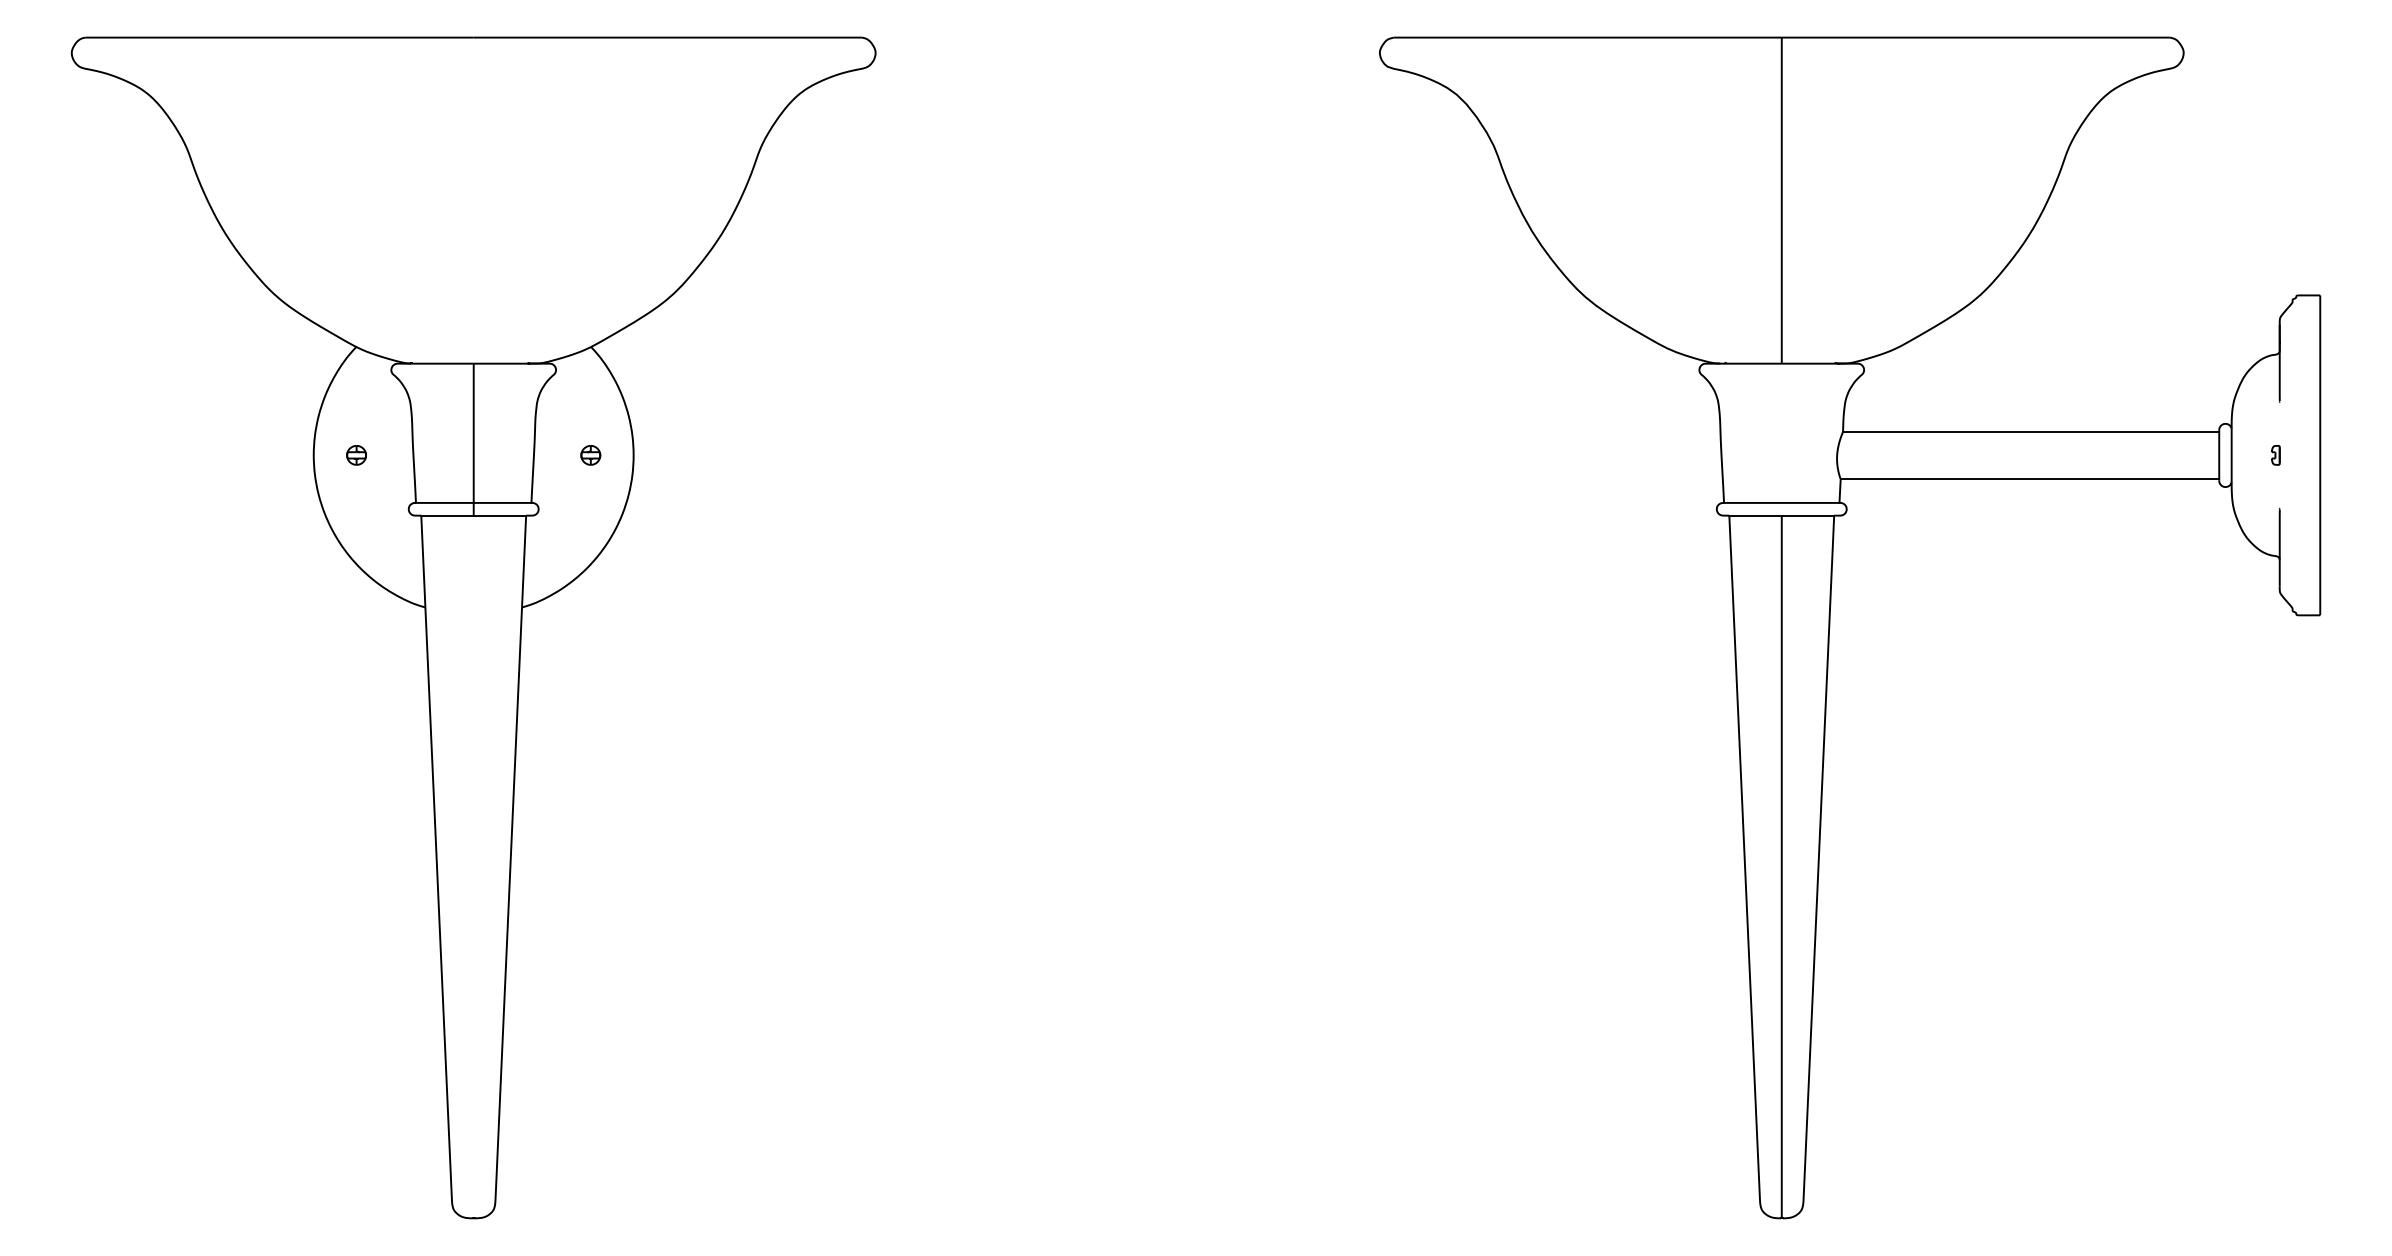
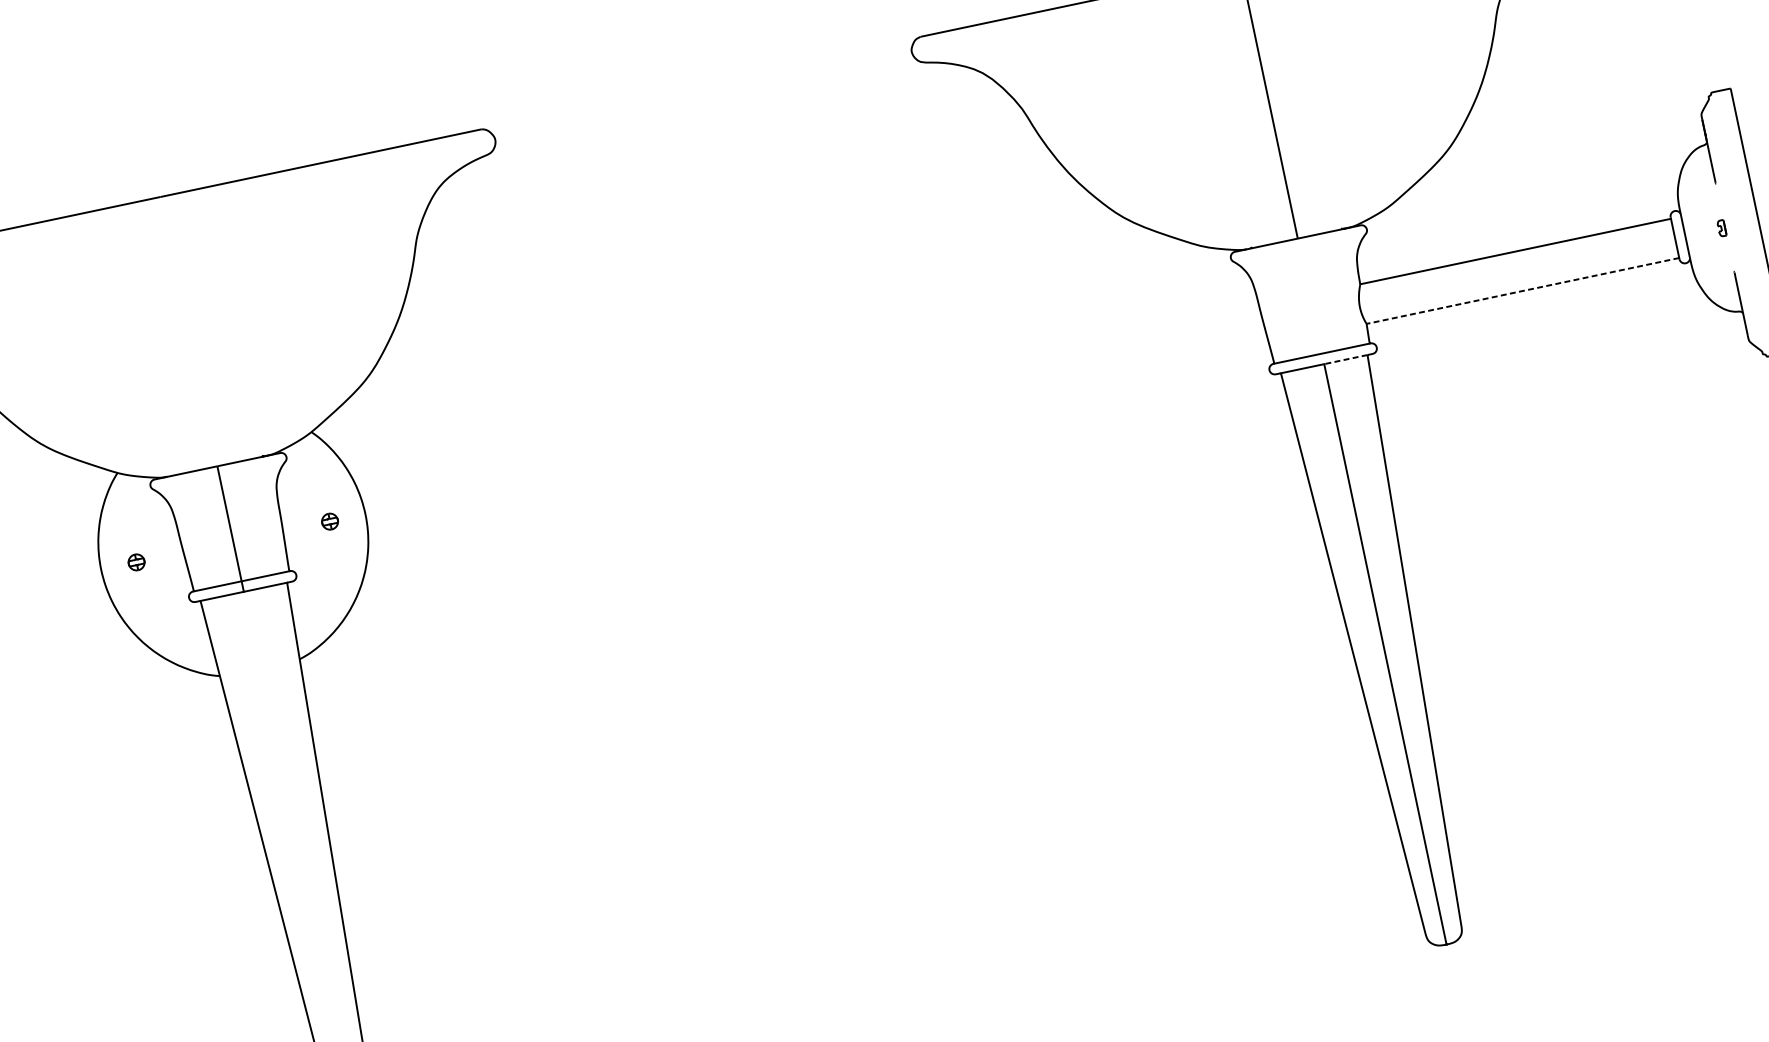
line: (2029, 479) -> (1522, 291), solid -> dashed
line: (1807, 515) -> (1345, 359), solid -> dashed

